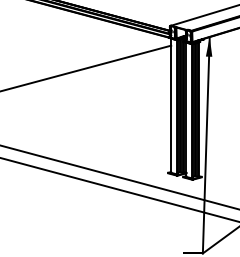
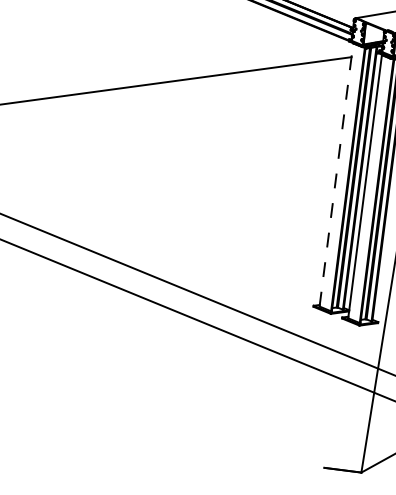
line: (171, 105) -> (337, 174), solid -> dashed

